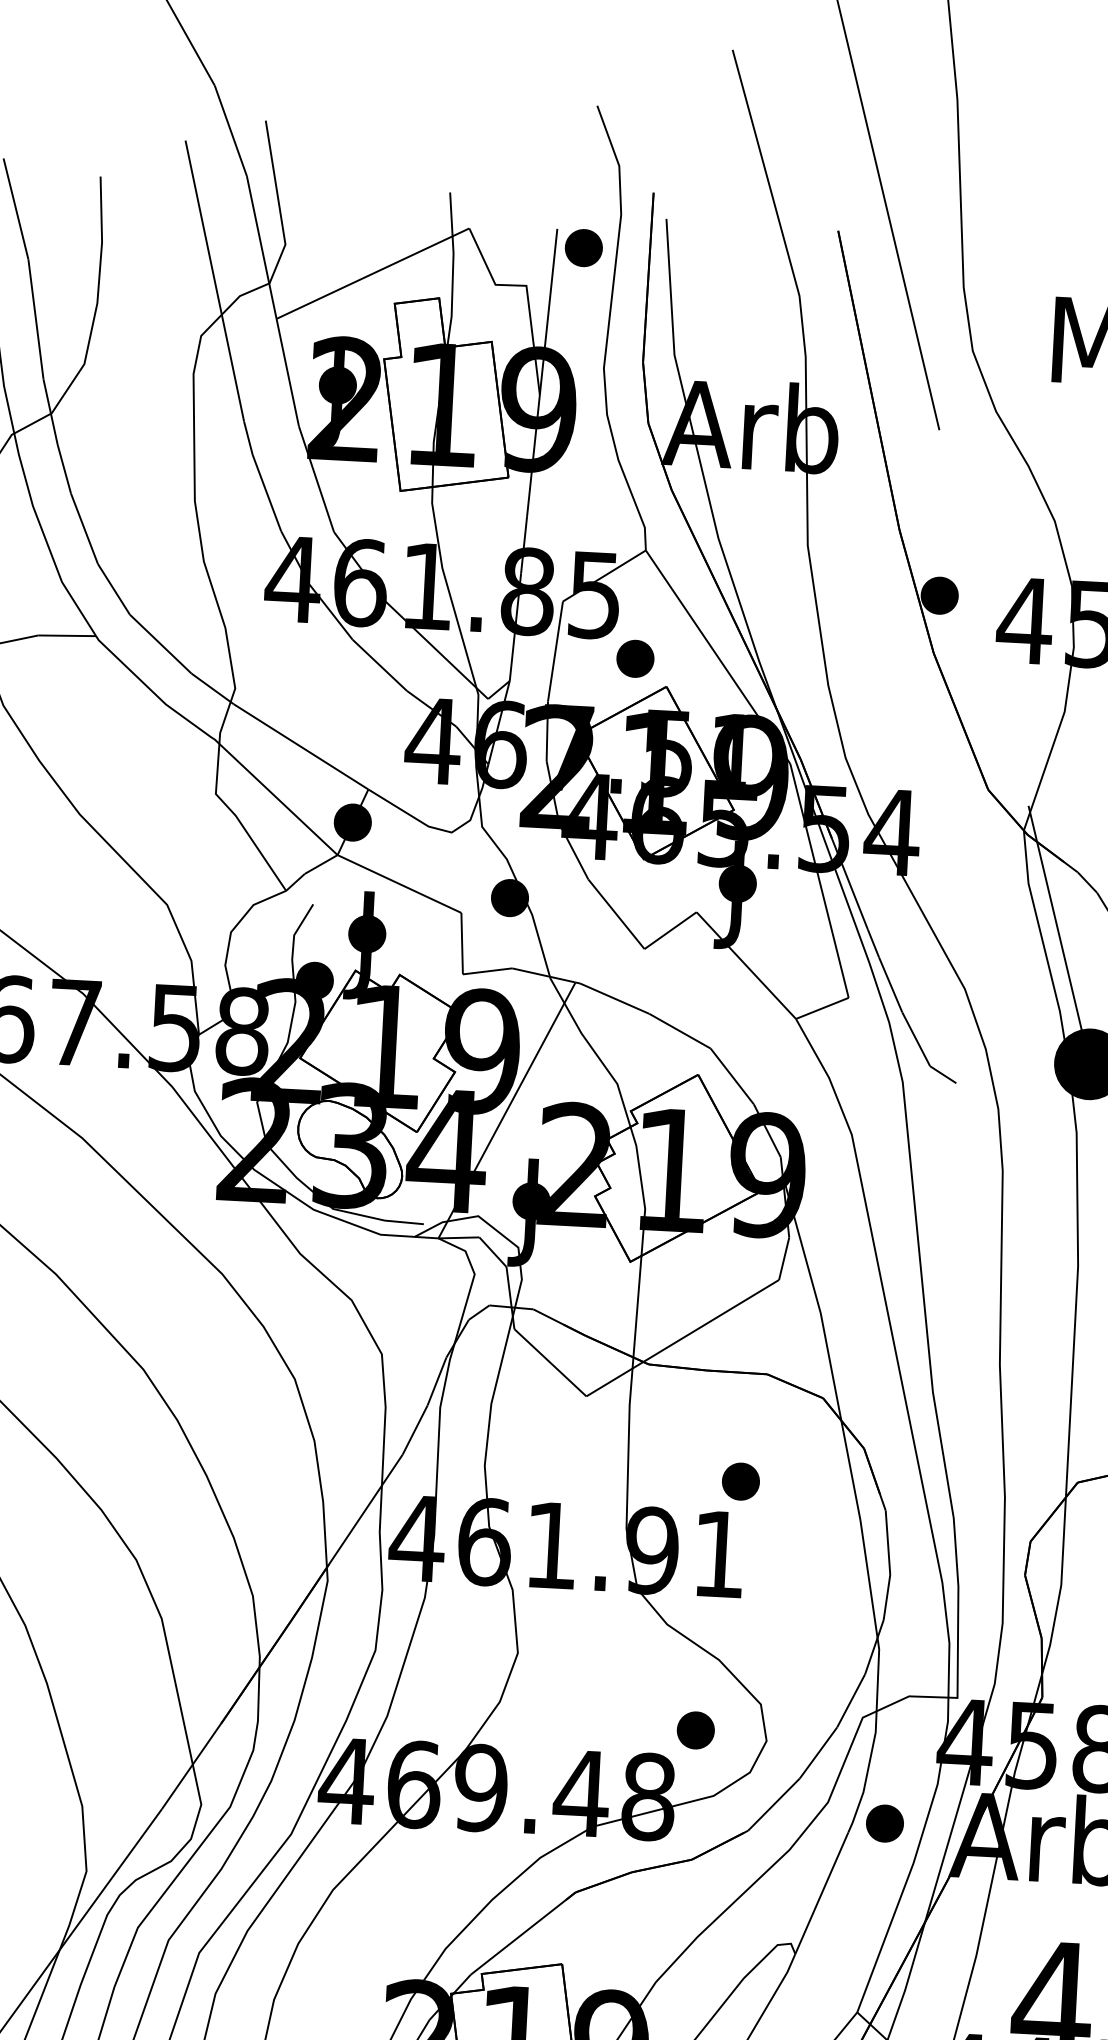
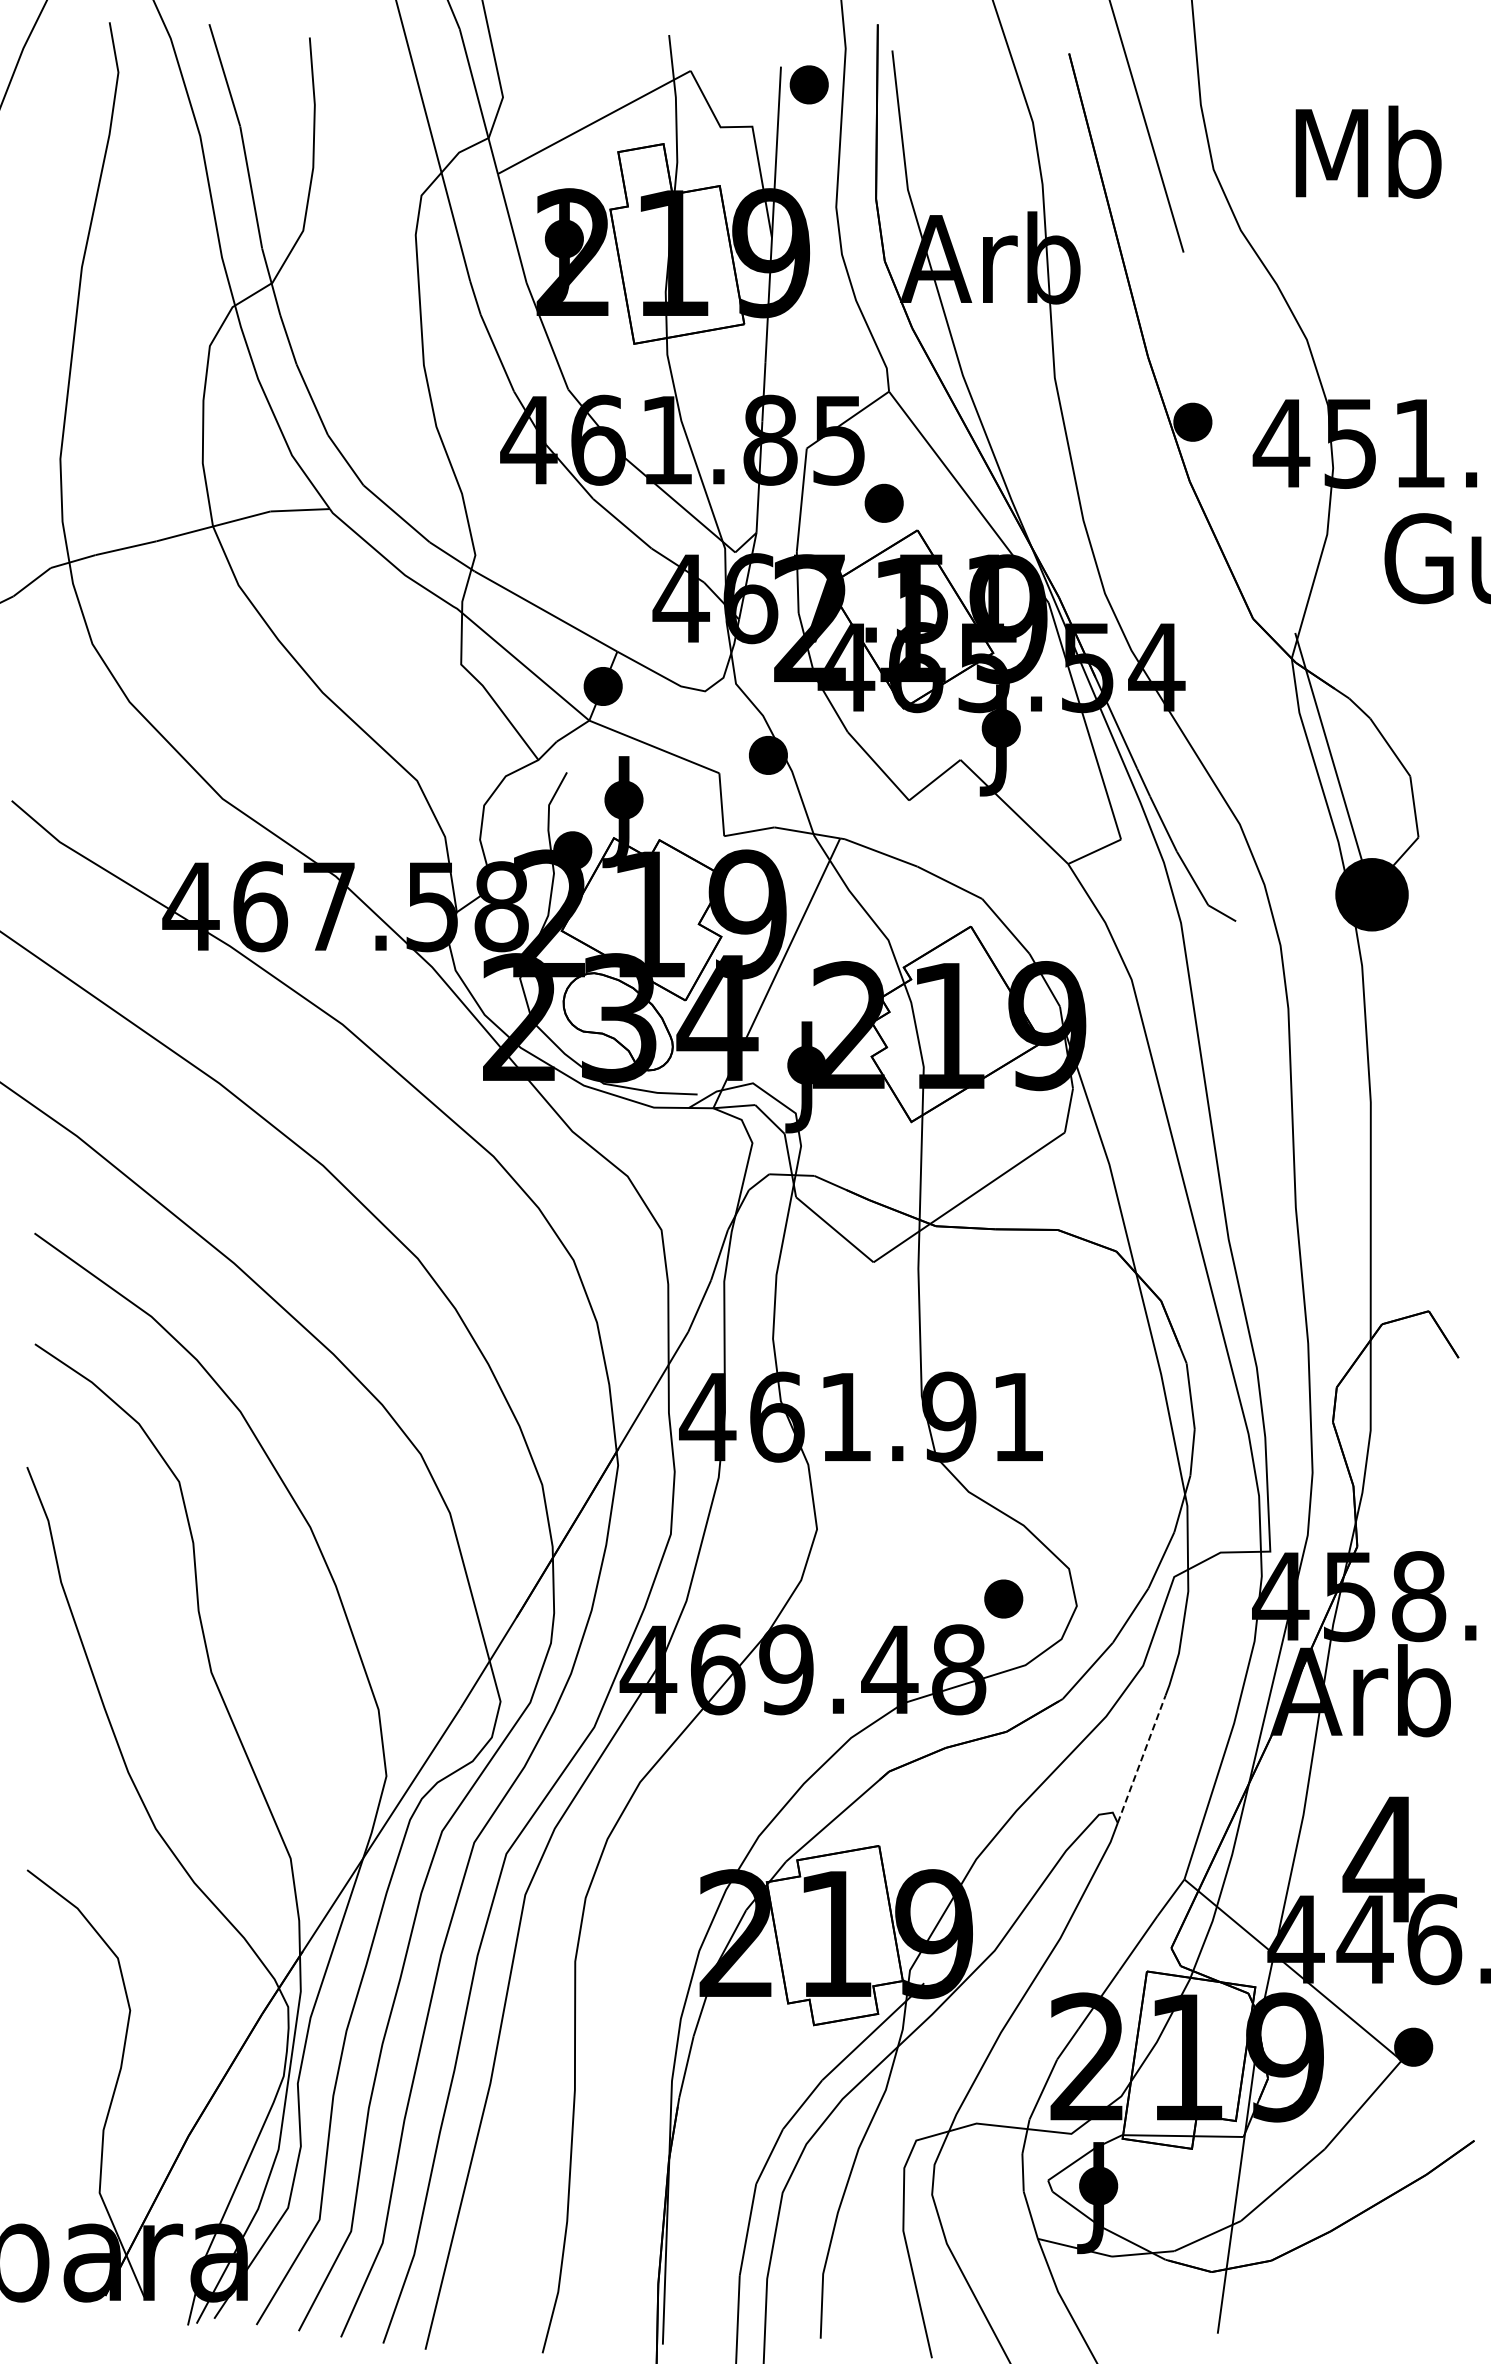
part: (740, 1481) -> (1036, 1341), removed
part: (884, 1823) -> (1202, 1684), removed
line: (821, 1892) -> (1141, 1758), solid -> dashed

